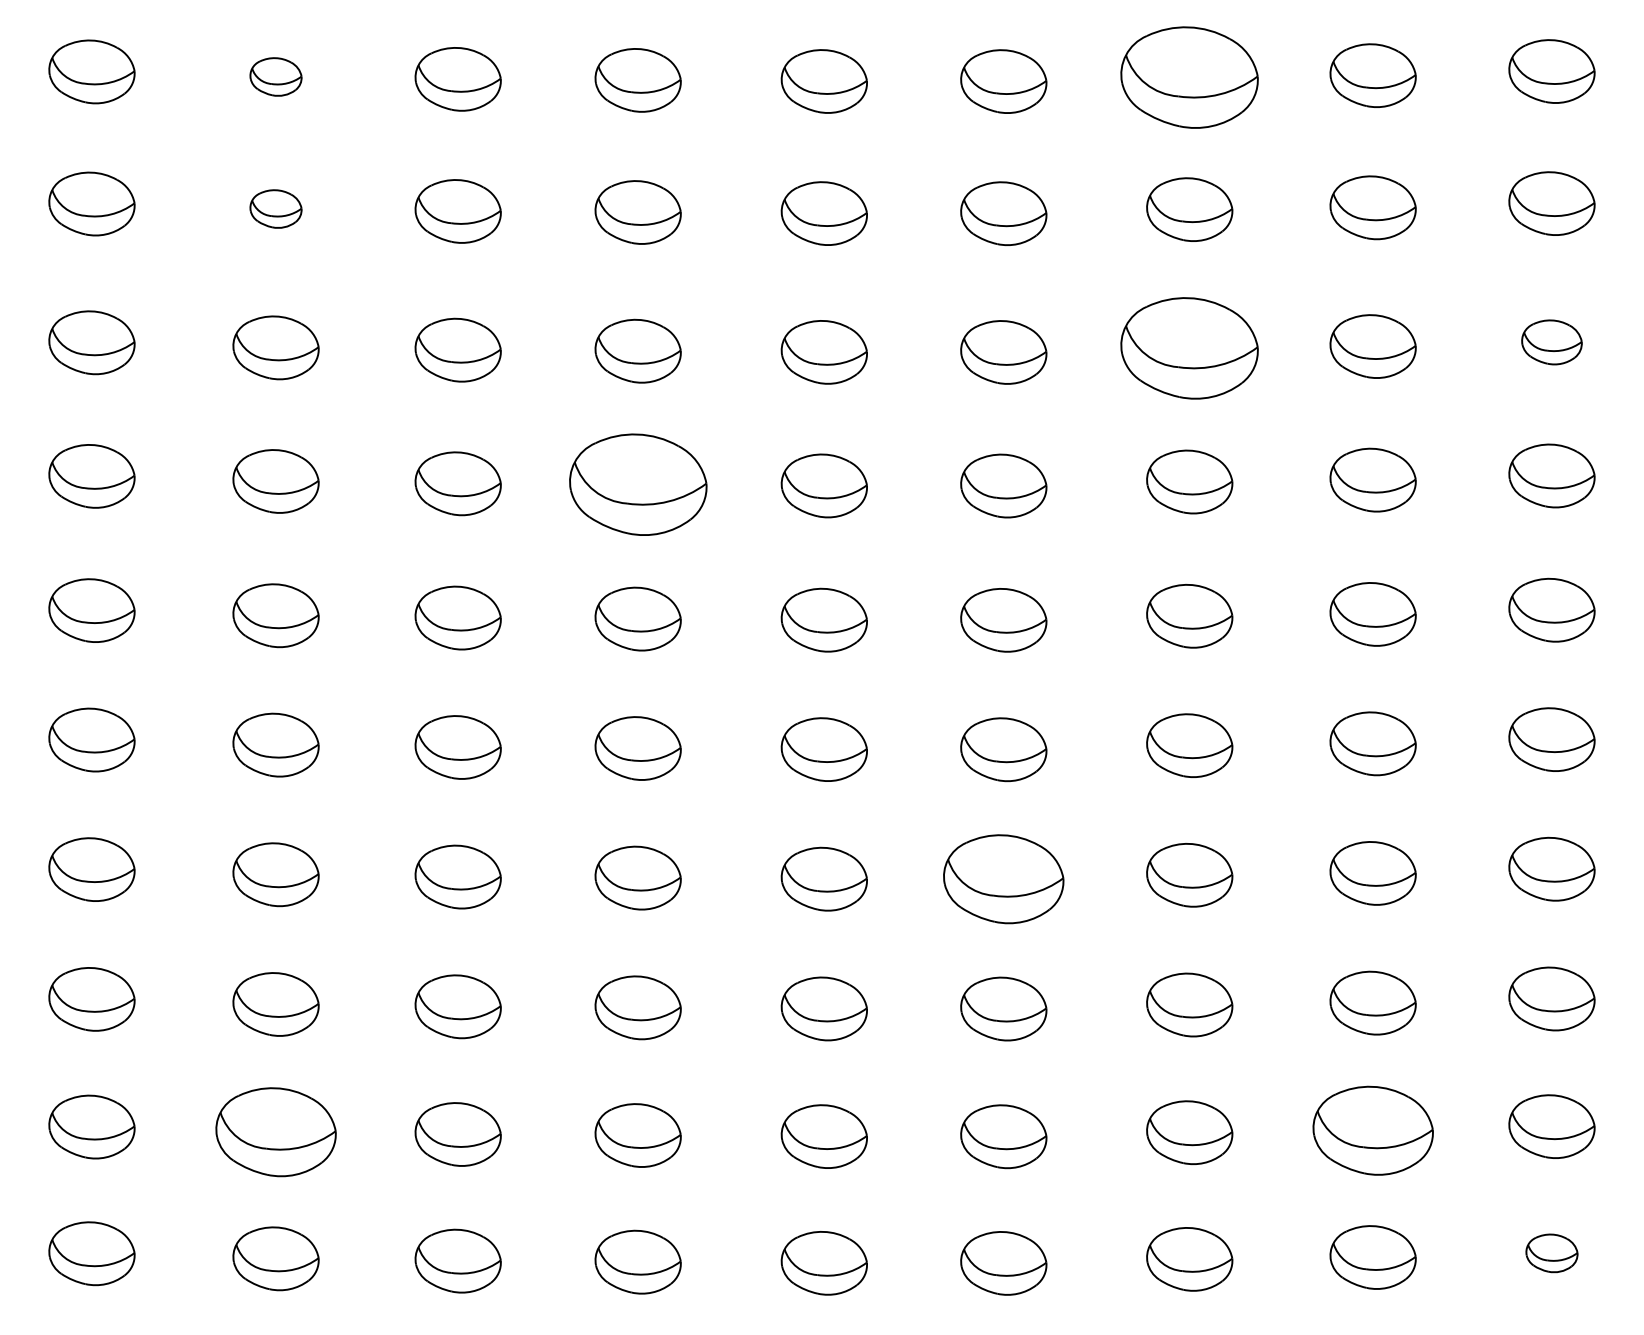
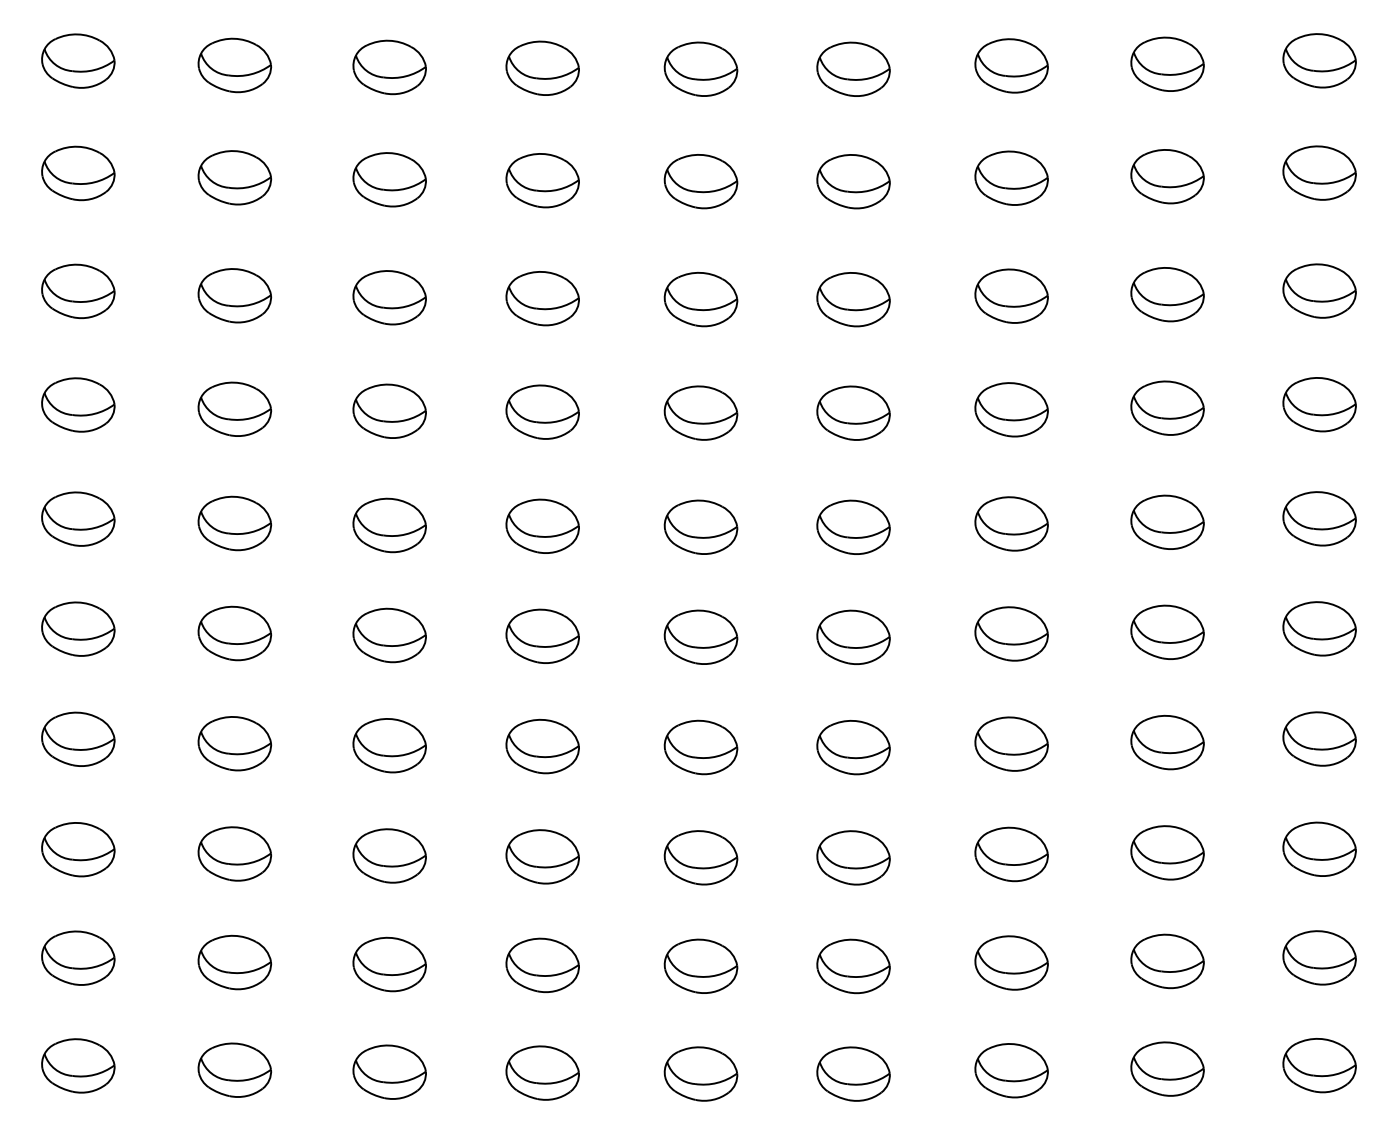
part: (275, 76) -> (234, 65), size x1.67
part: (1189, 77) -> (1011, 65), size x0.62
part: (275, 208) -> (234, 177), size x1.67
part: (1551, 342) -> (1319, 291), size x1.43
part: (1189, 348) -> (1011, 296), size x0.62
part: (637, 484) -> (542, 411), size x0.62
part: (1003, 879) -> (853, 747), size x0.71
part: (1372, 1130) -> (1167, 961), size x0.71
part: (275, 1131) -> (234, 961), size x0.71
part: (1551, 1253) -> (1319, 1065), size x1.67

